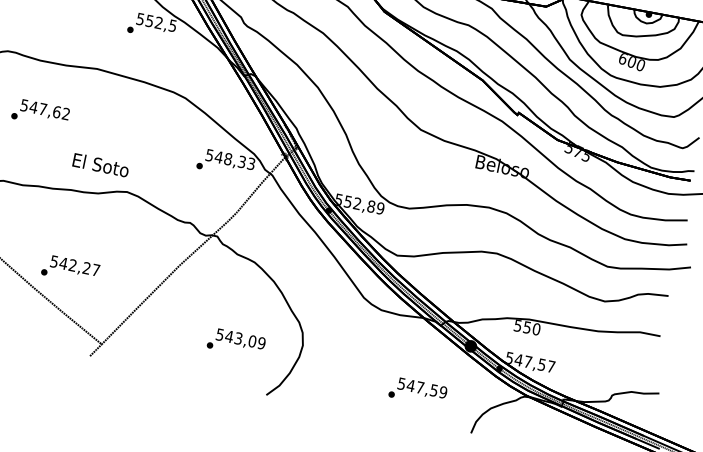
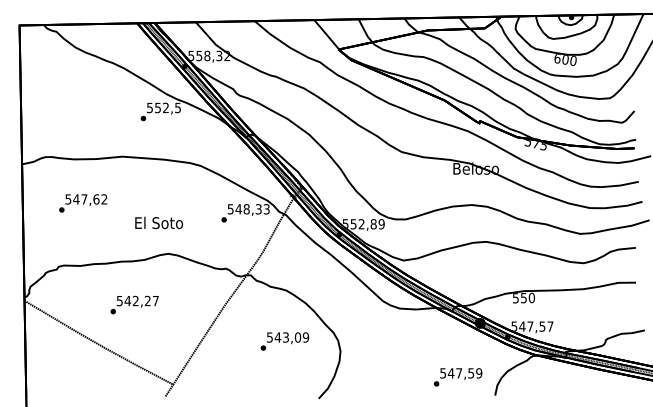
text: (100, 164) -> (158, 222), moved
text: (70, 269) -> (134, 304), moved
text: (235, 342) -> (284, 341), moved
text: (418, 392) -> (458, 377), moved

